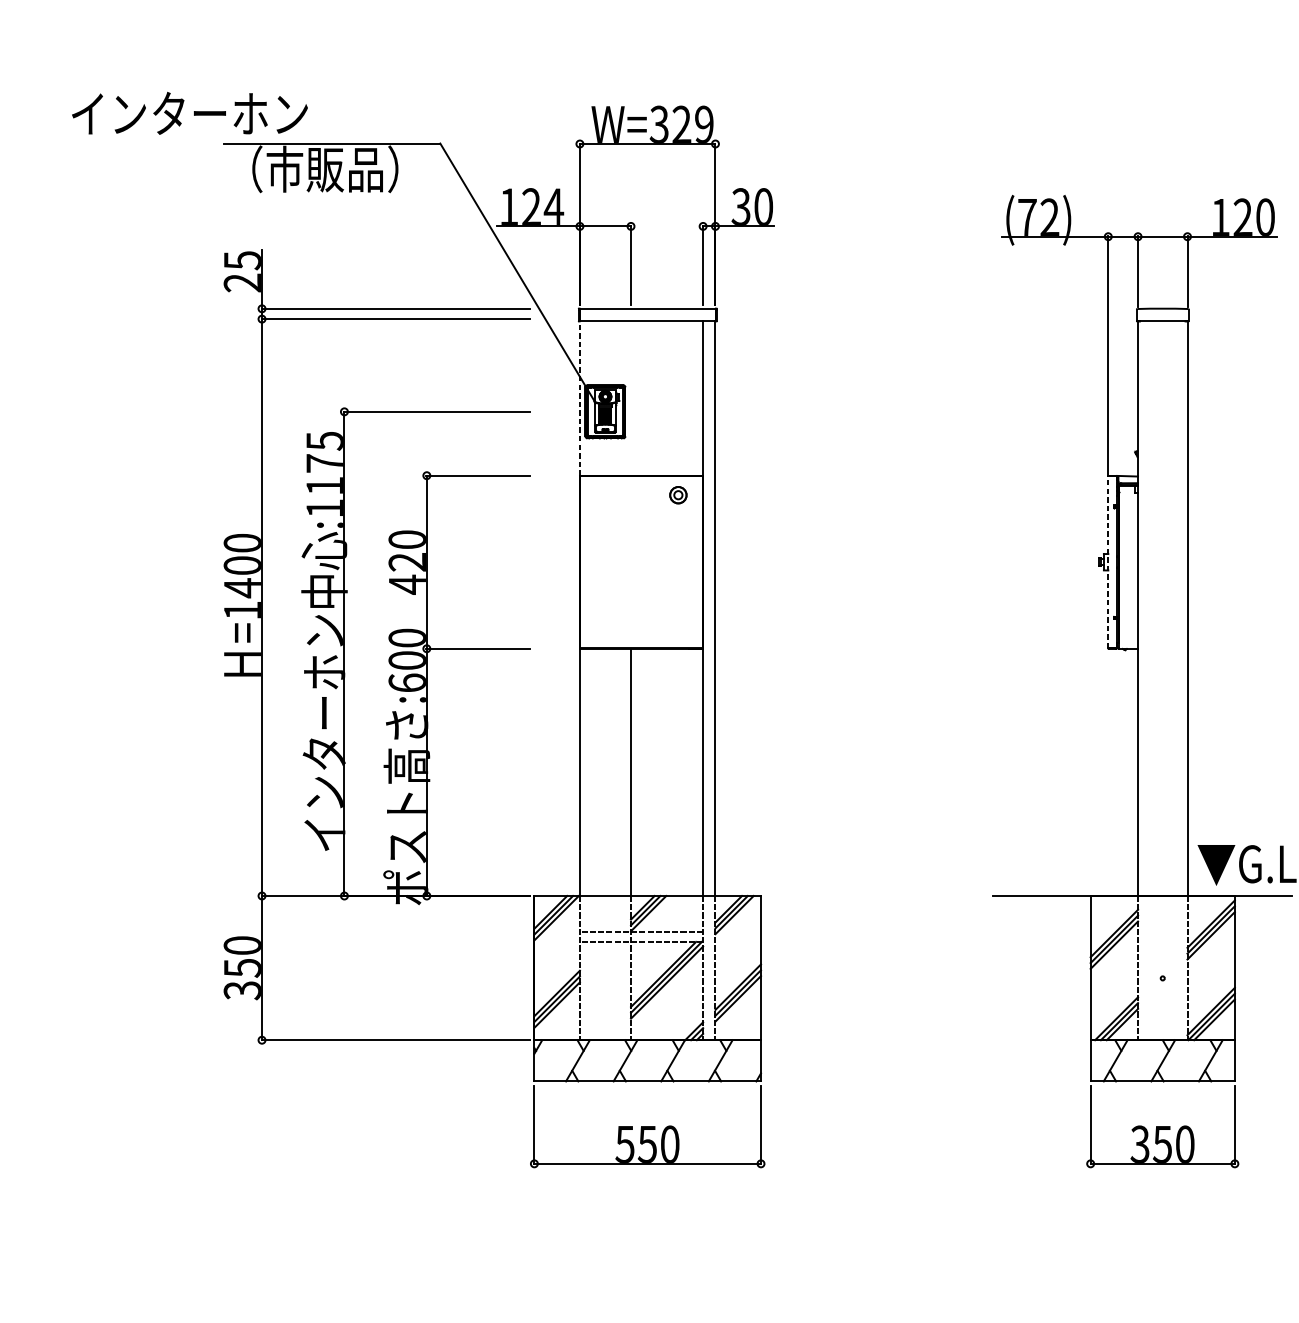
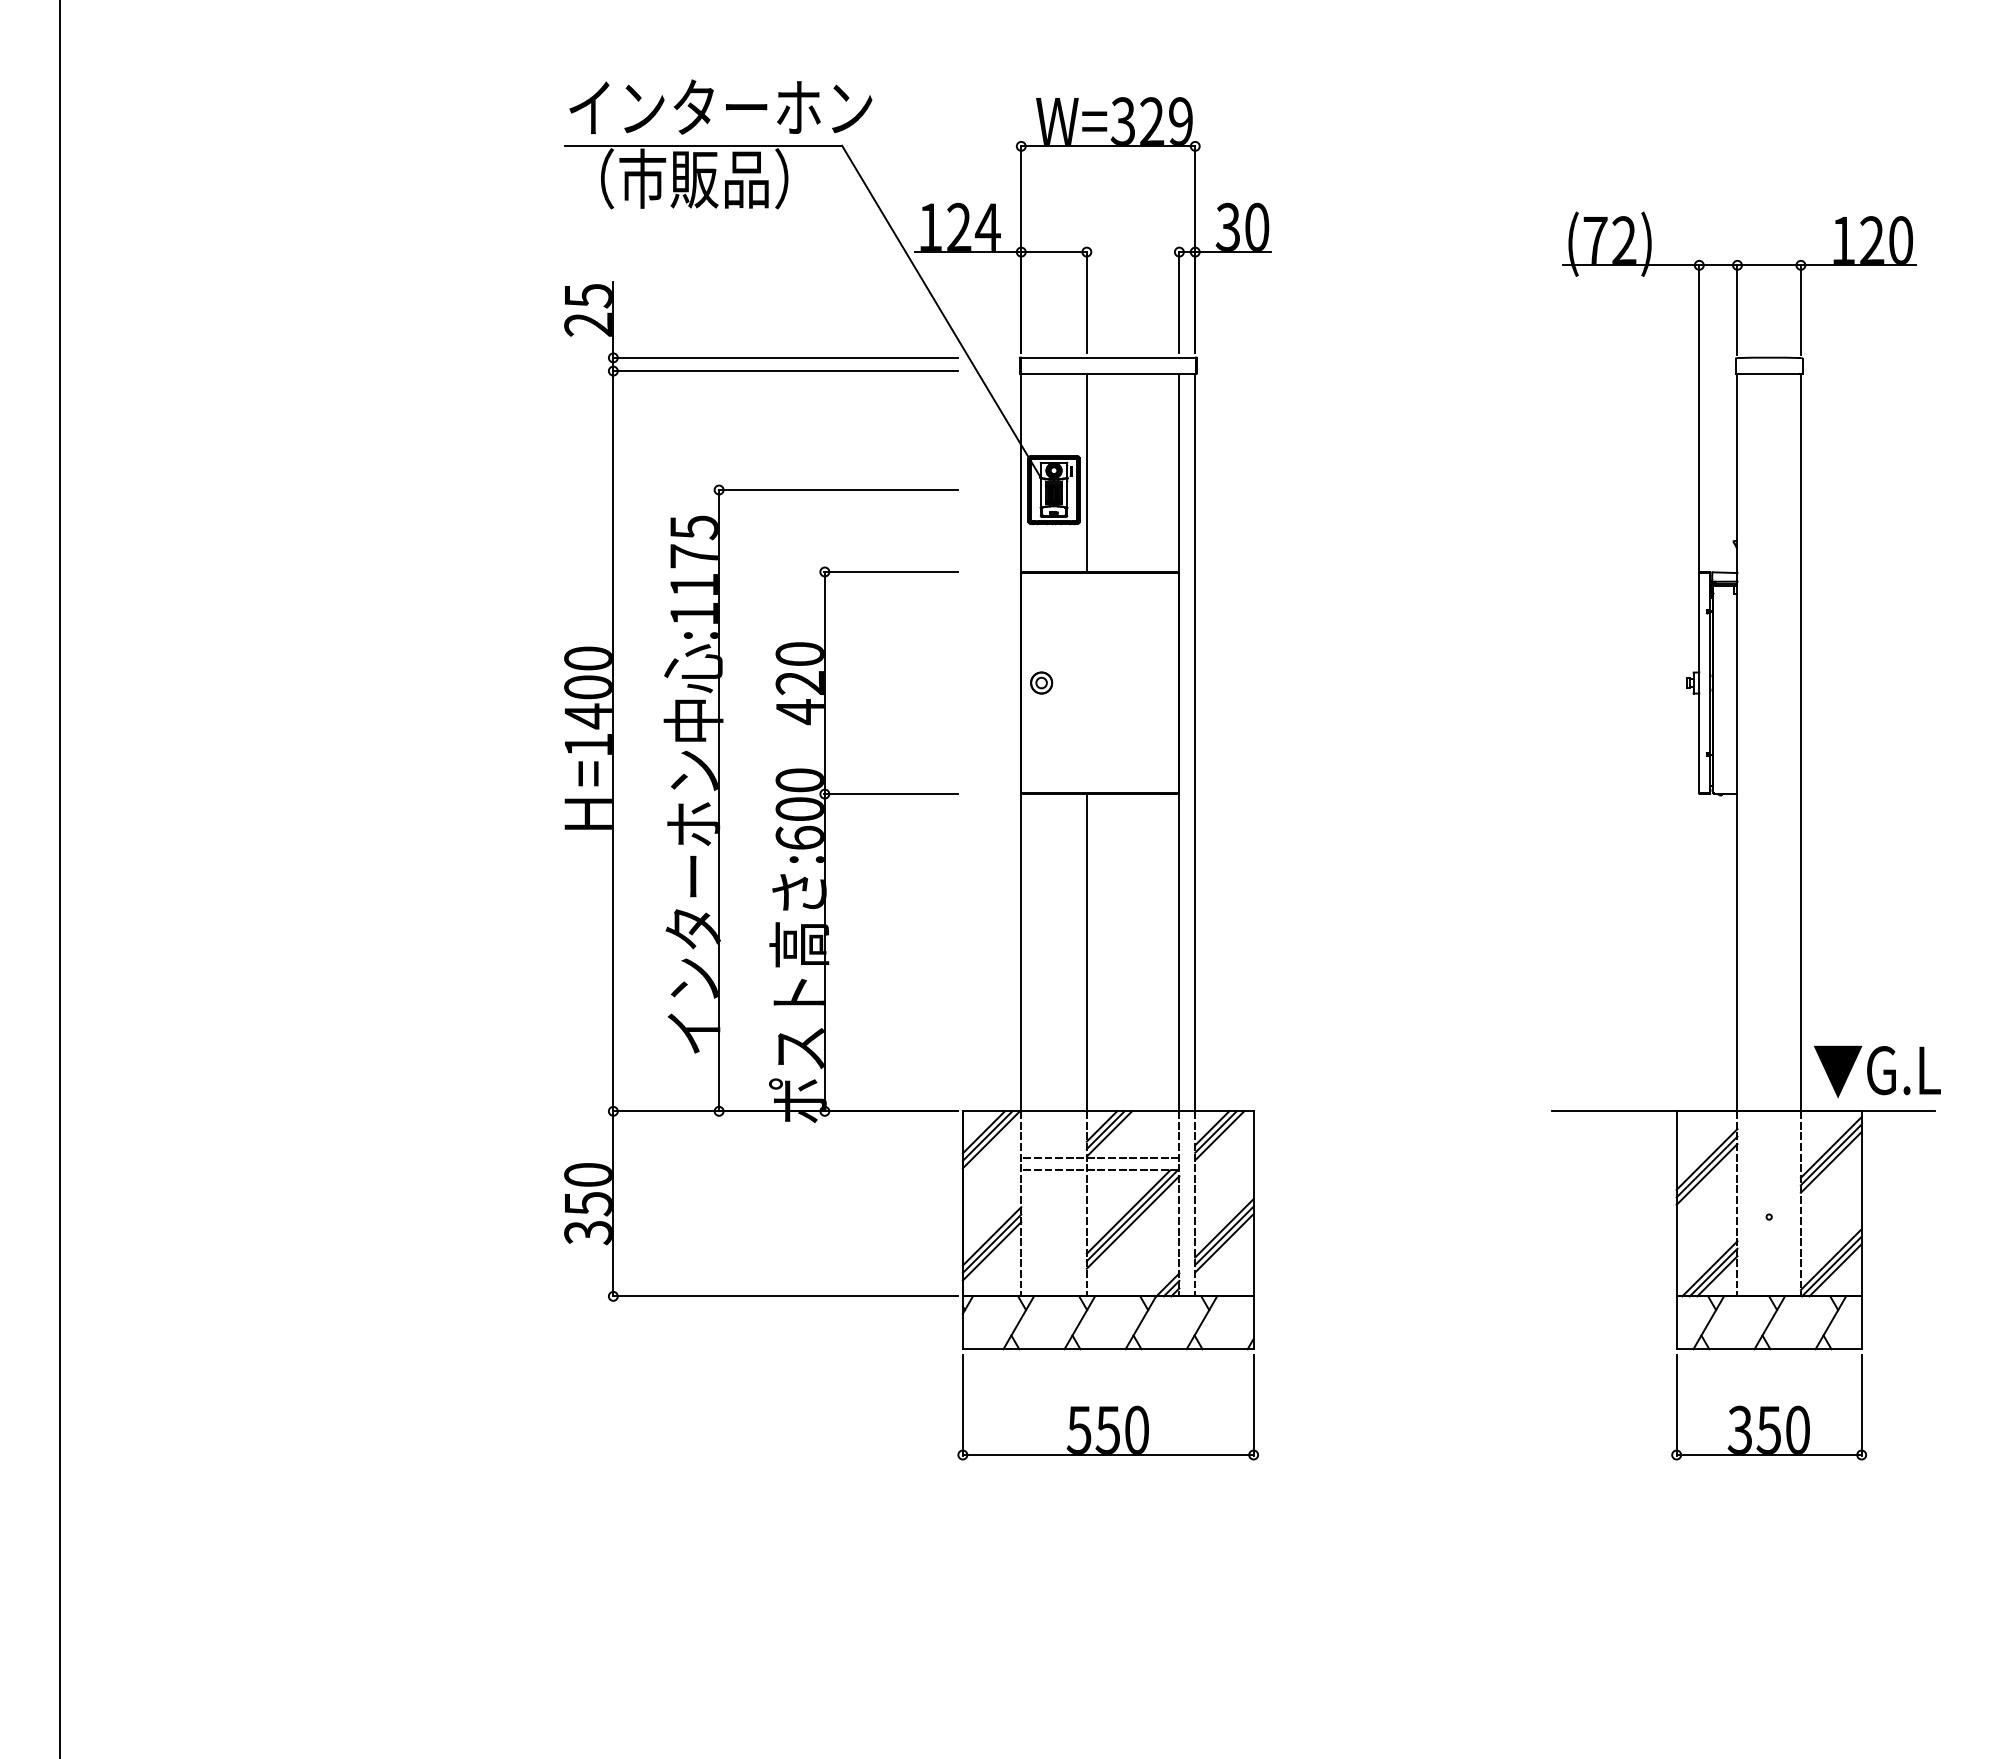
text: (189, 112) -> (720, 106), moved
line: (580, 398) -> (1021, 472), dashed -> solid
line: (630, 398) -> (1086, 472), added
part: (678, 494) -> (1041, 682), moved
line: (1108, 561) -> (1699, 682), dashed -> solid

